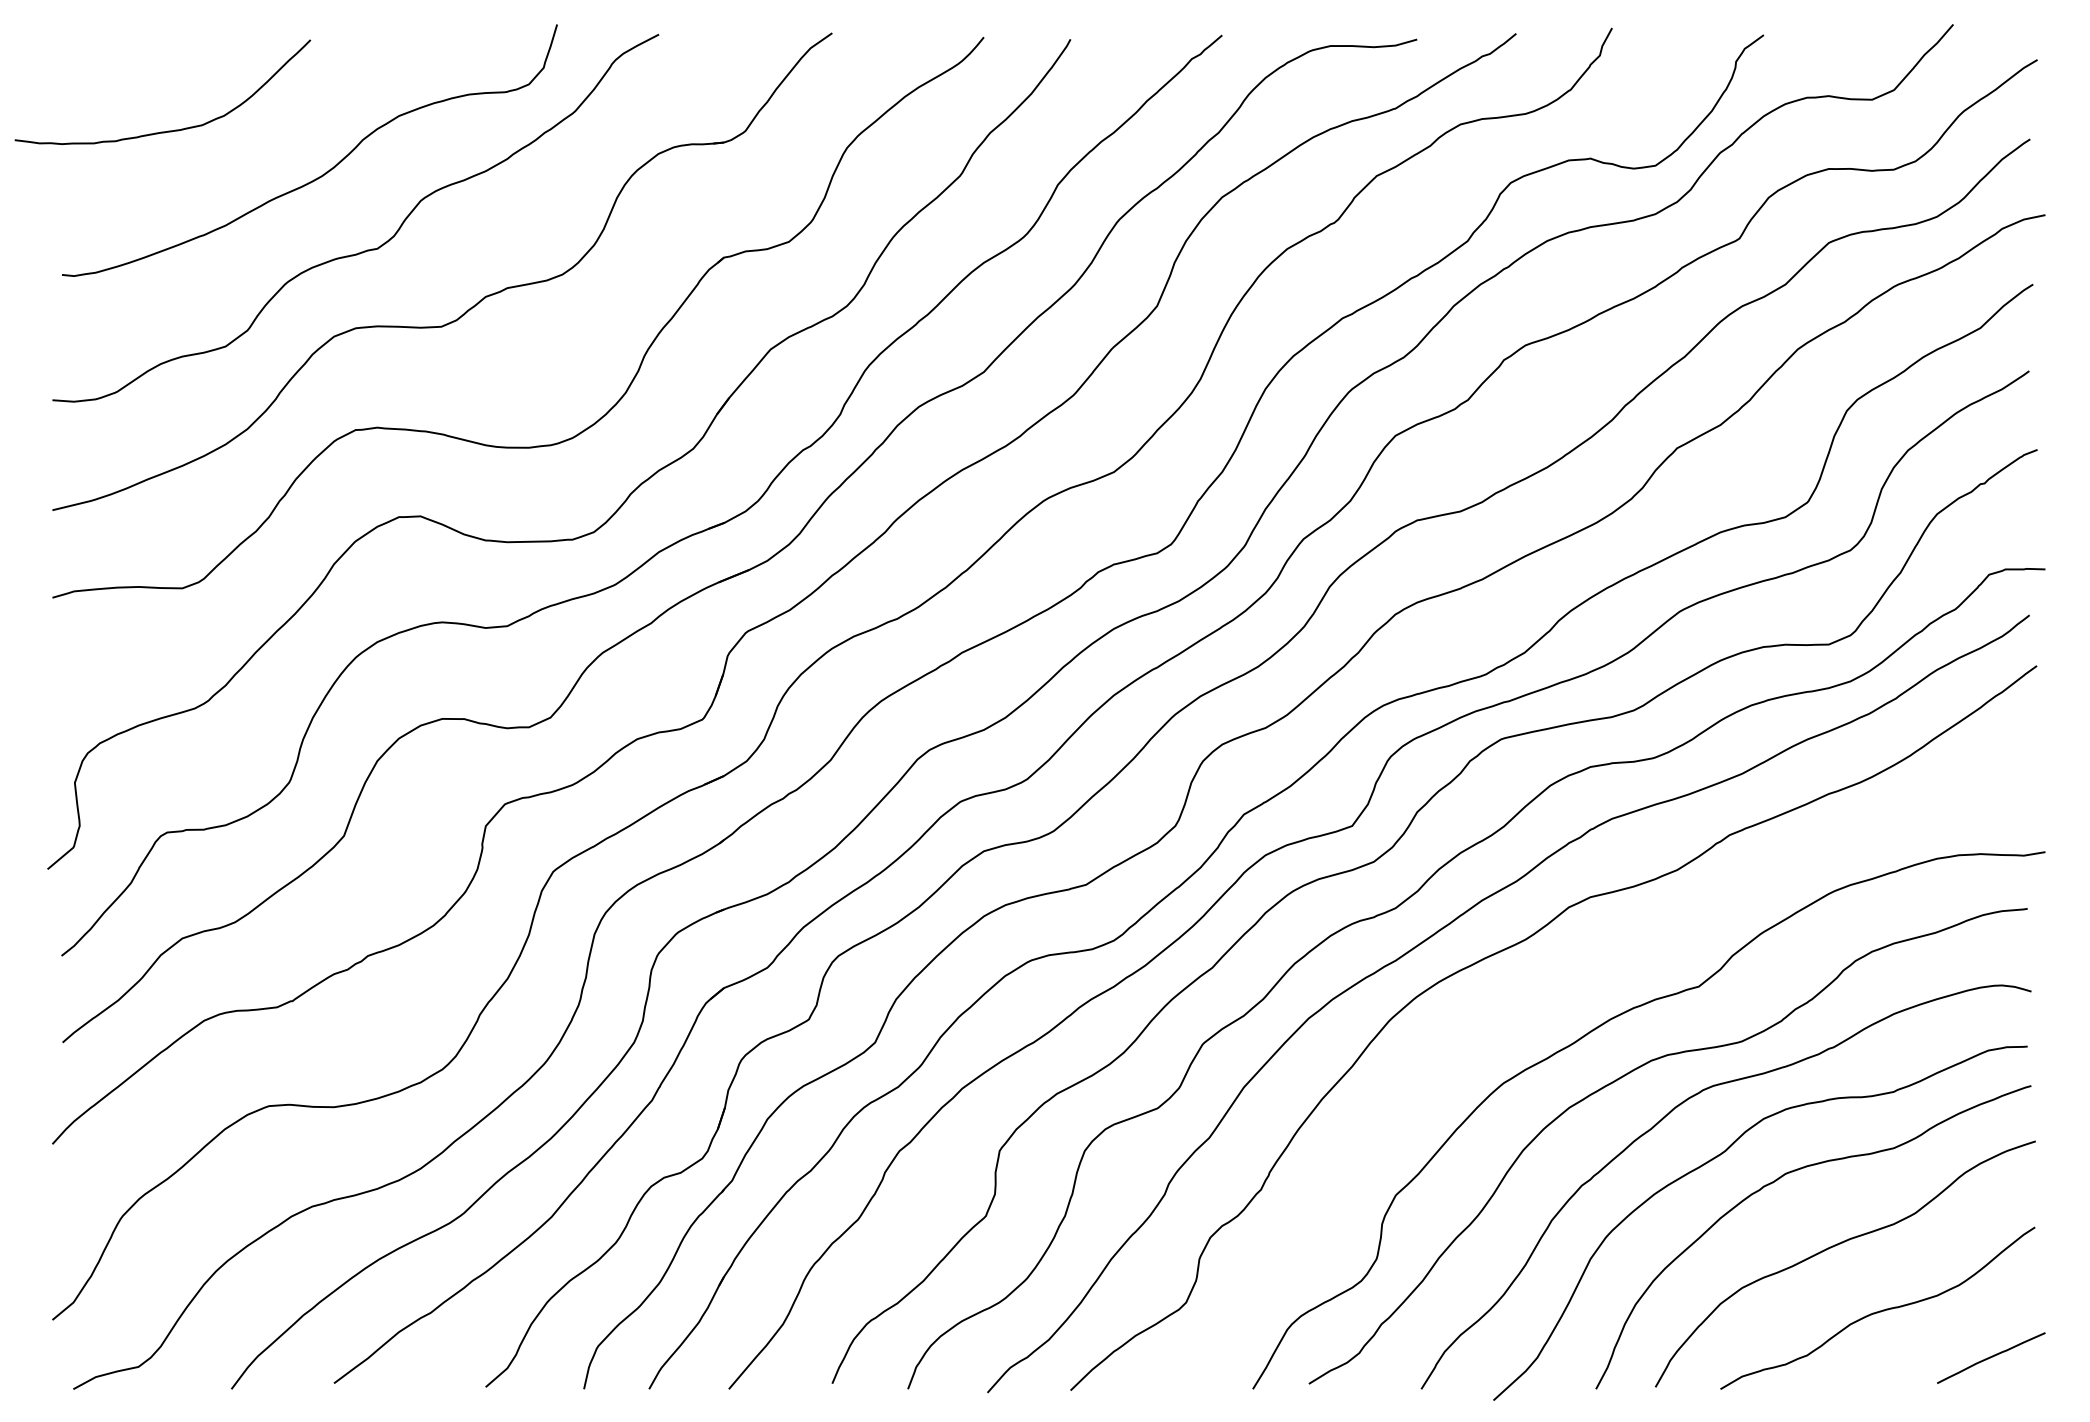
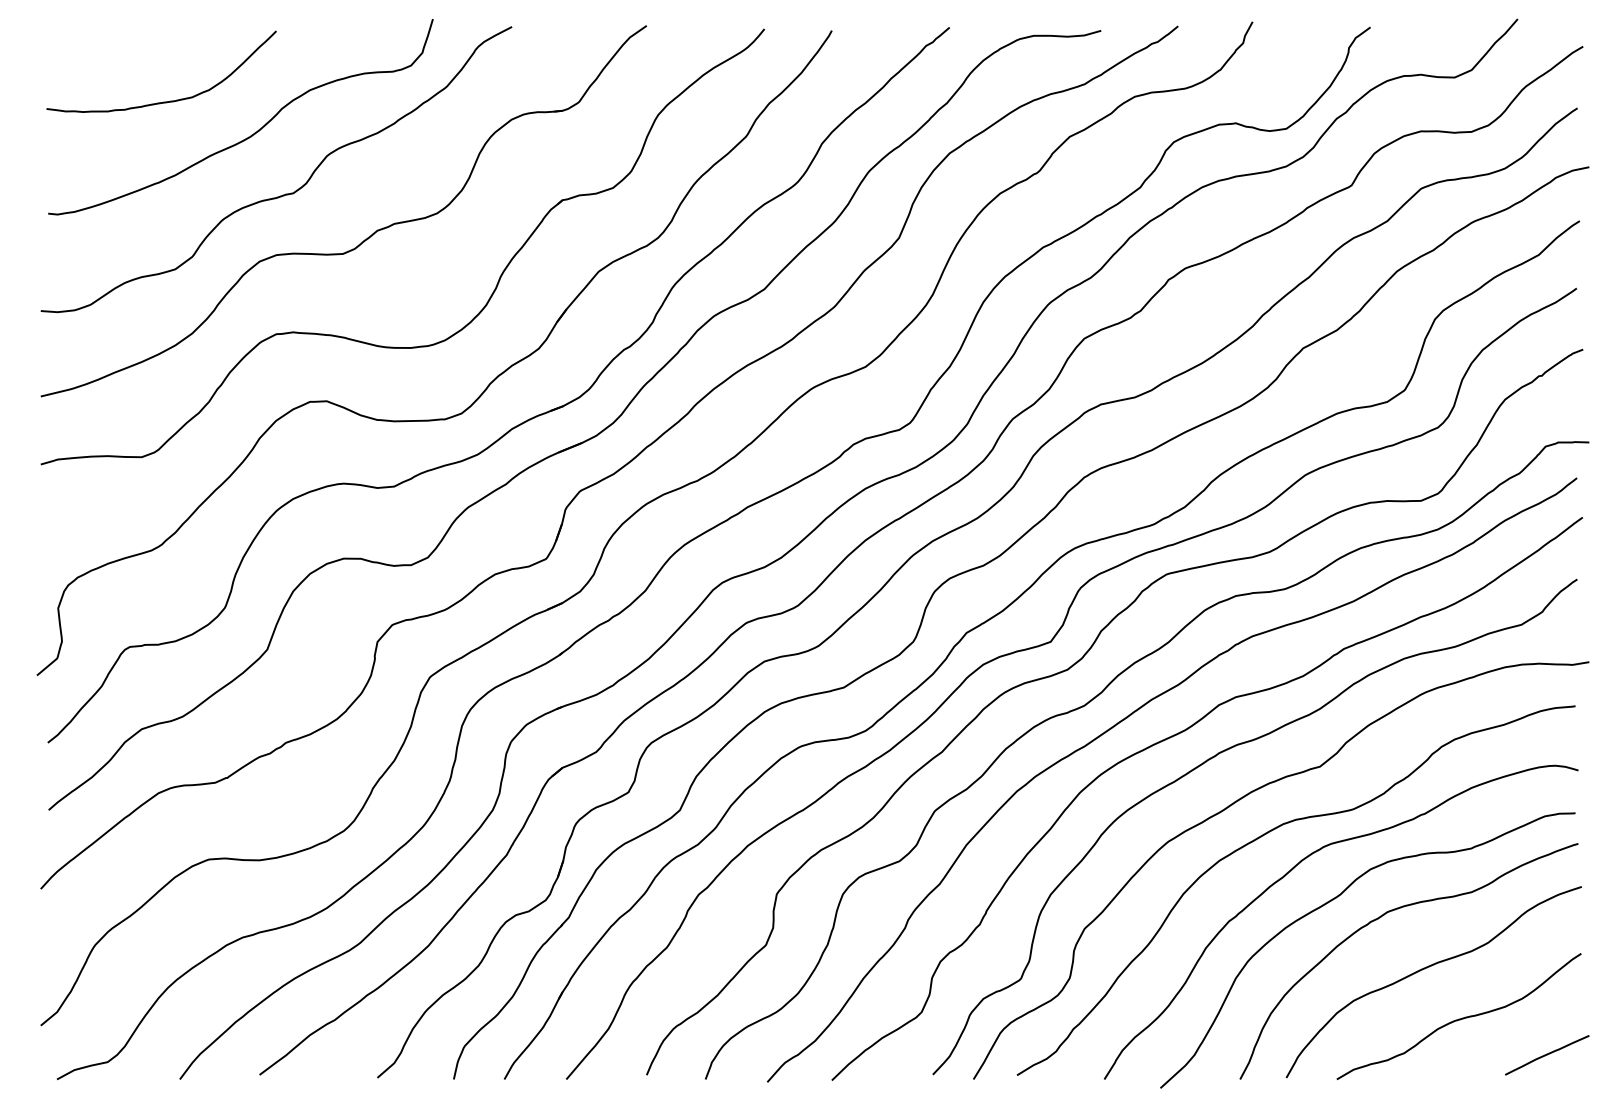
curve: (165, 130) -> (163, 101), moved
curve: (1561, 976) -> (1213, 758), added

